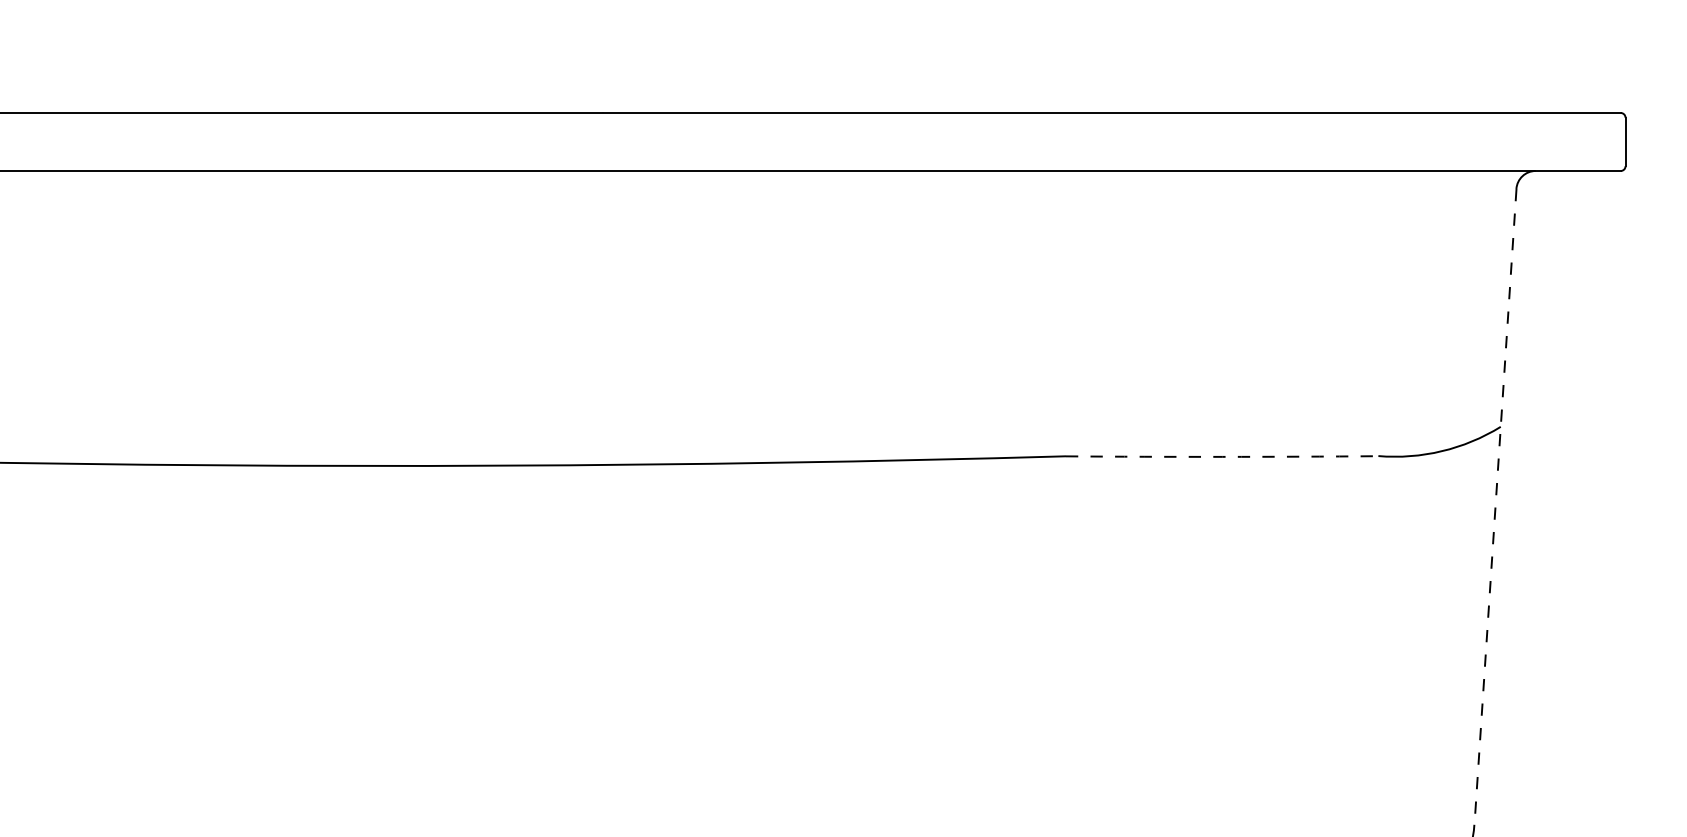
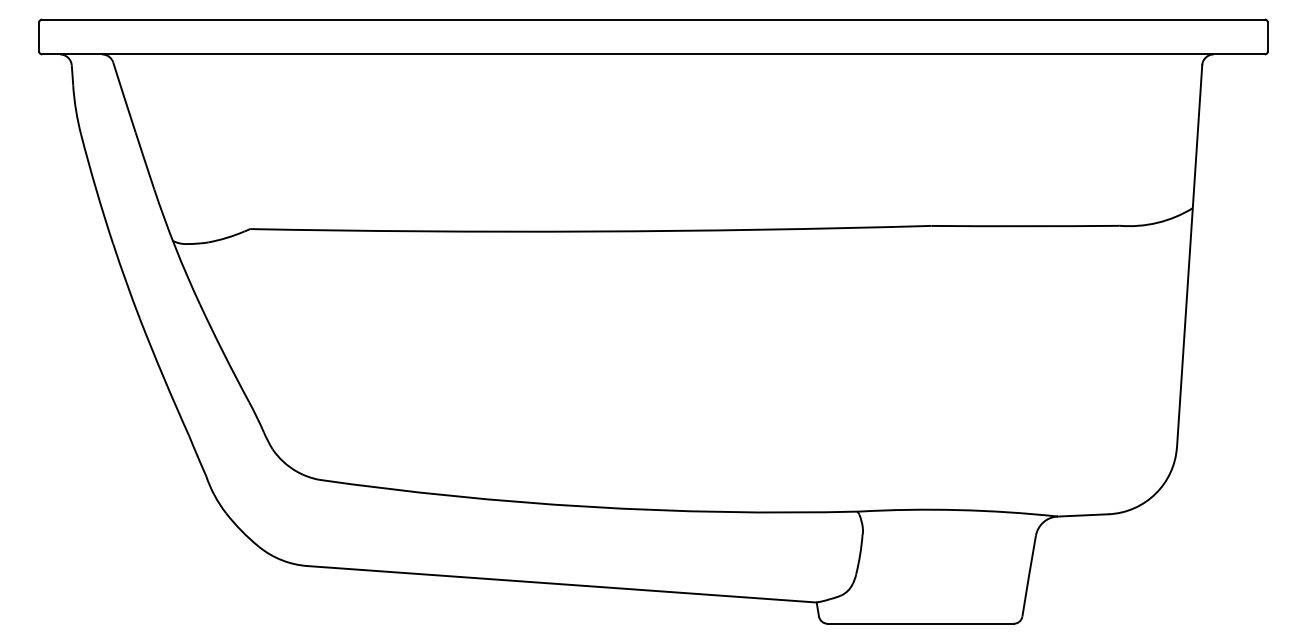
arc: (1222, 457) -> (1025, 226), dashed -> solid
line: (1495, 507) -> (1189, 256), dashed -> solid

